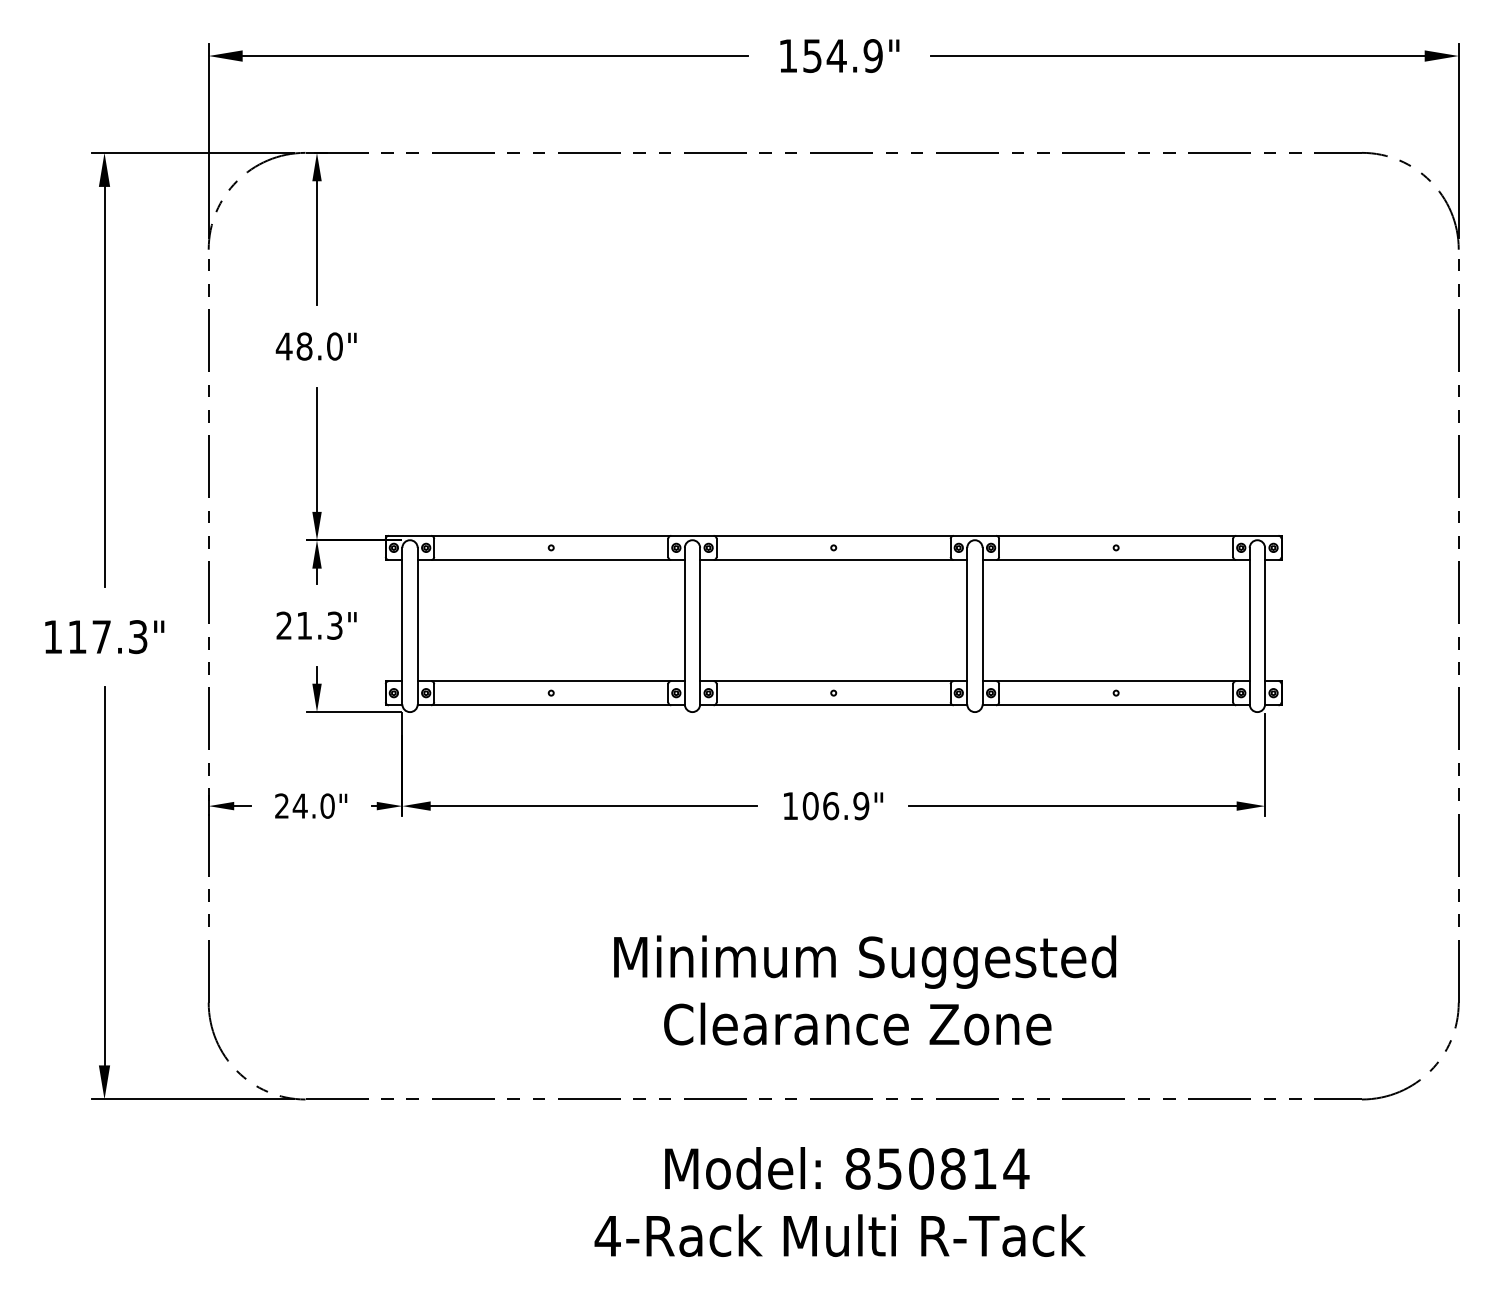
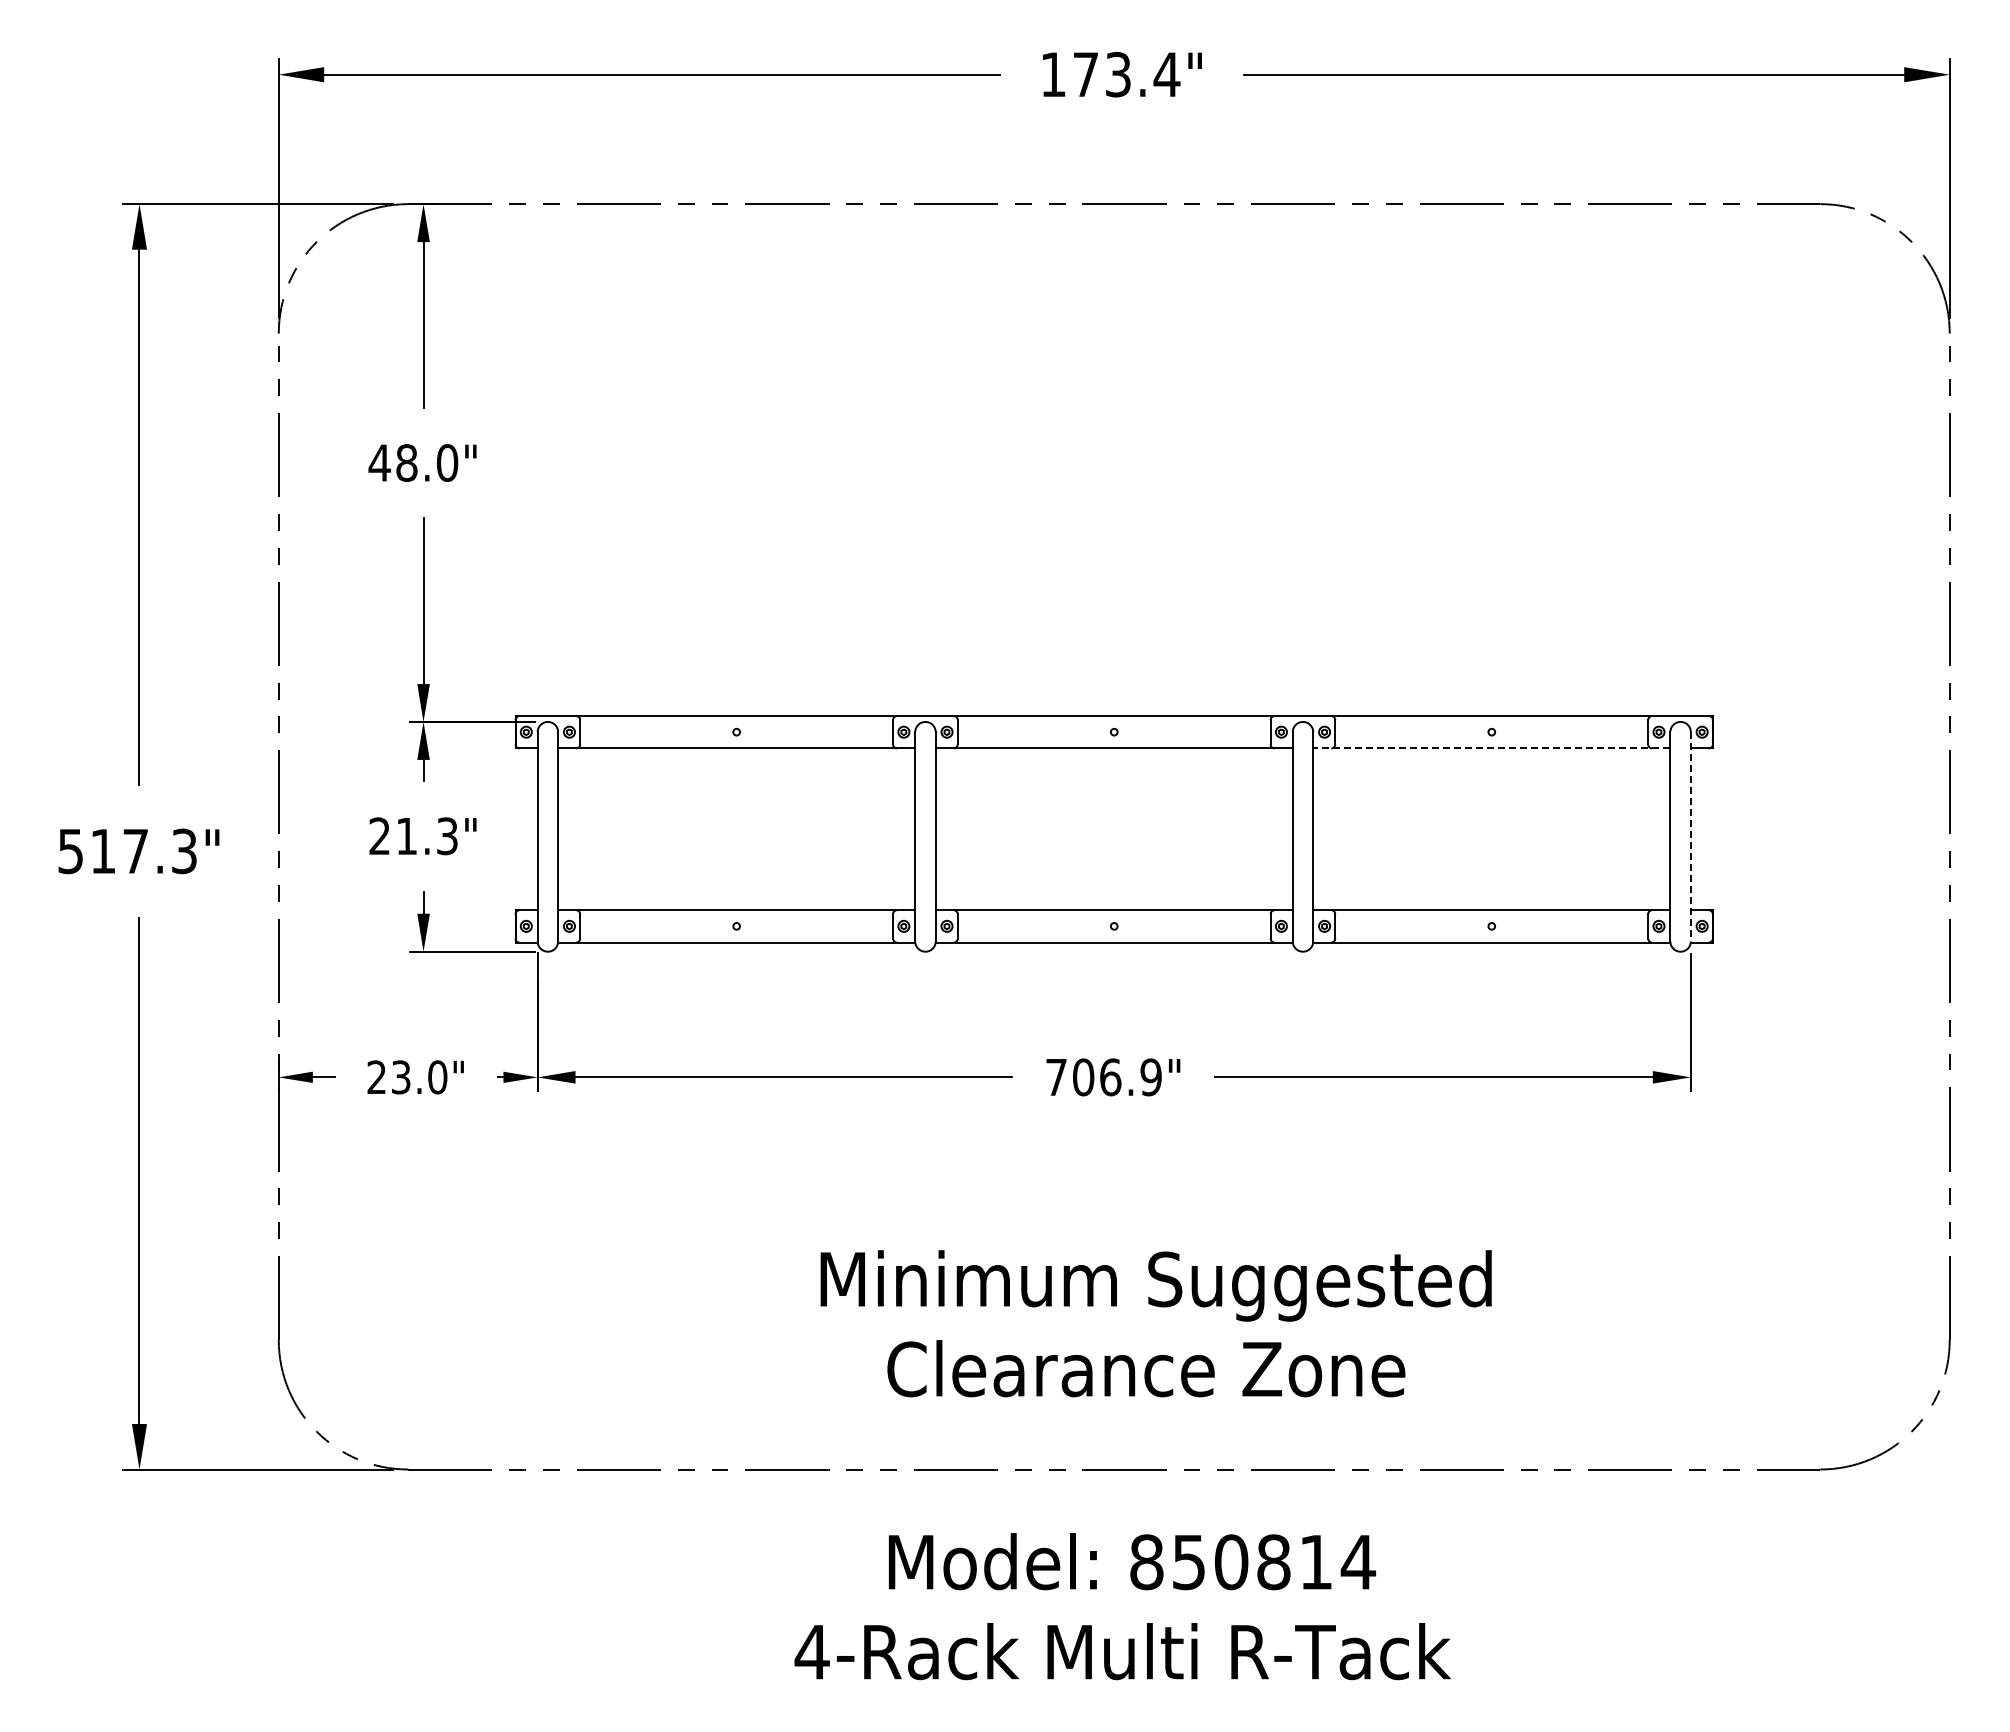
text: (842, 55) -> (1126, 74), 154.9" -> 173.4"
line: (1115, 560) -> (1491, 748), solid -> dashed
line: (1264, 625) -> (1690, 836), solid -> dashed
text: (52, 637) -> (70, 851), 117.3" -> 517.3"
text: (300, 806) -> (401, 1077), 24.0" -> 23.0"
text: (790, 806) -> (1056, 1077), 106.9" -> 706.9"

